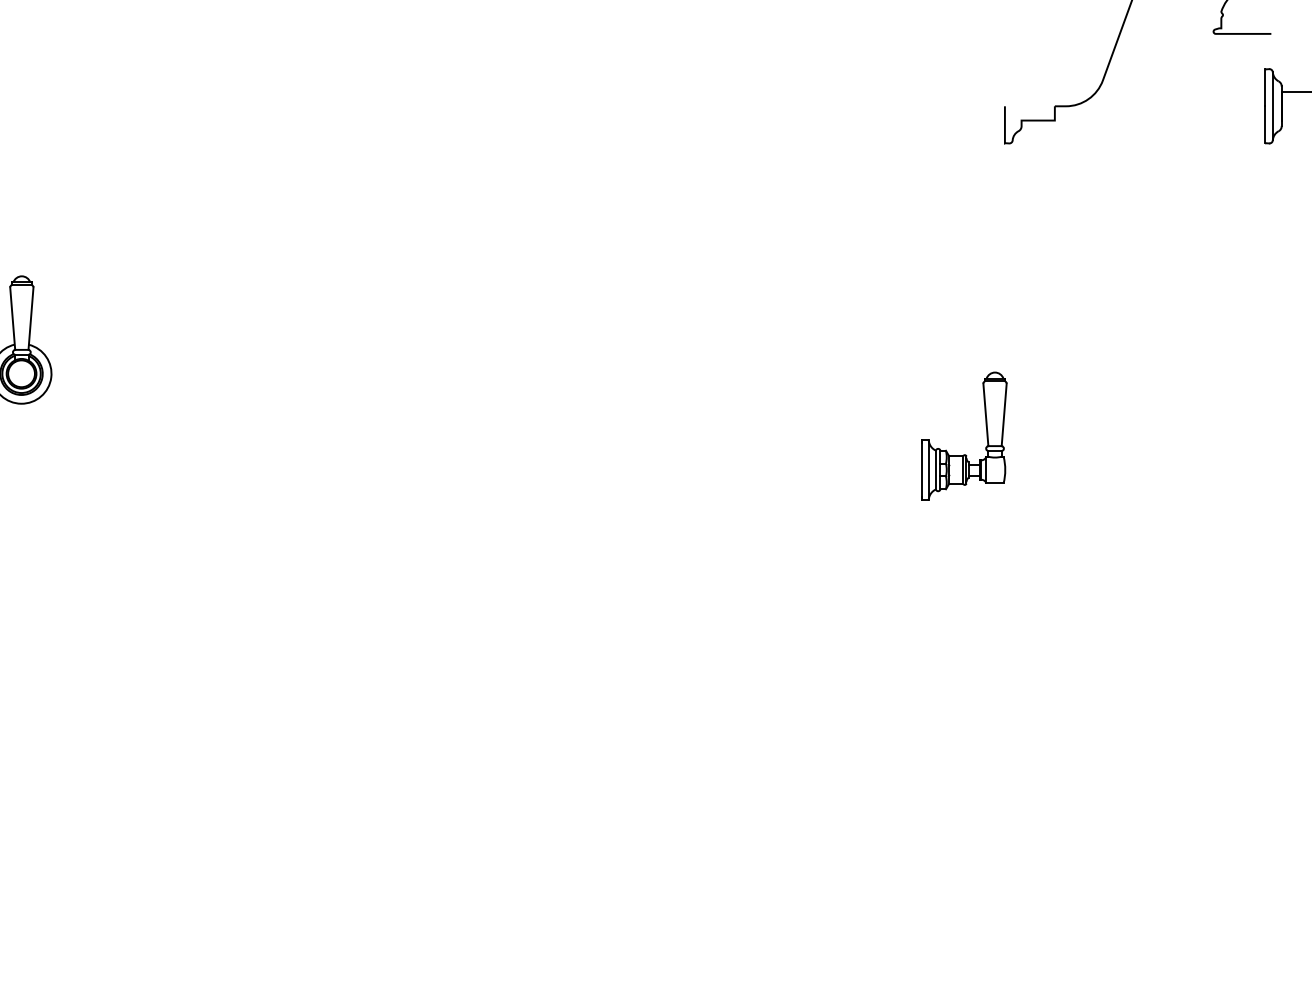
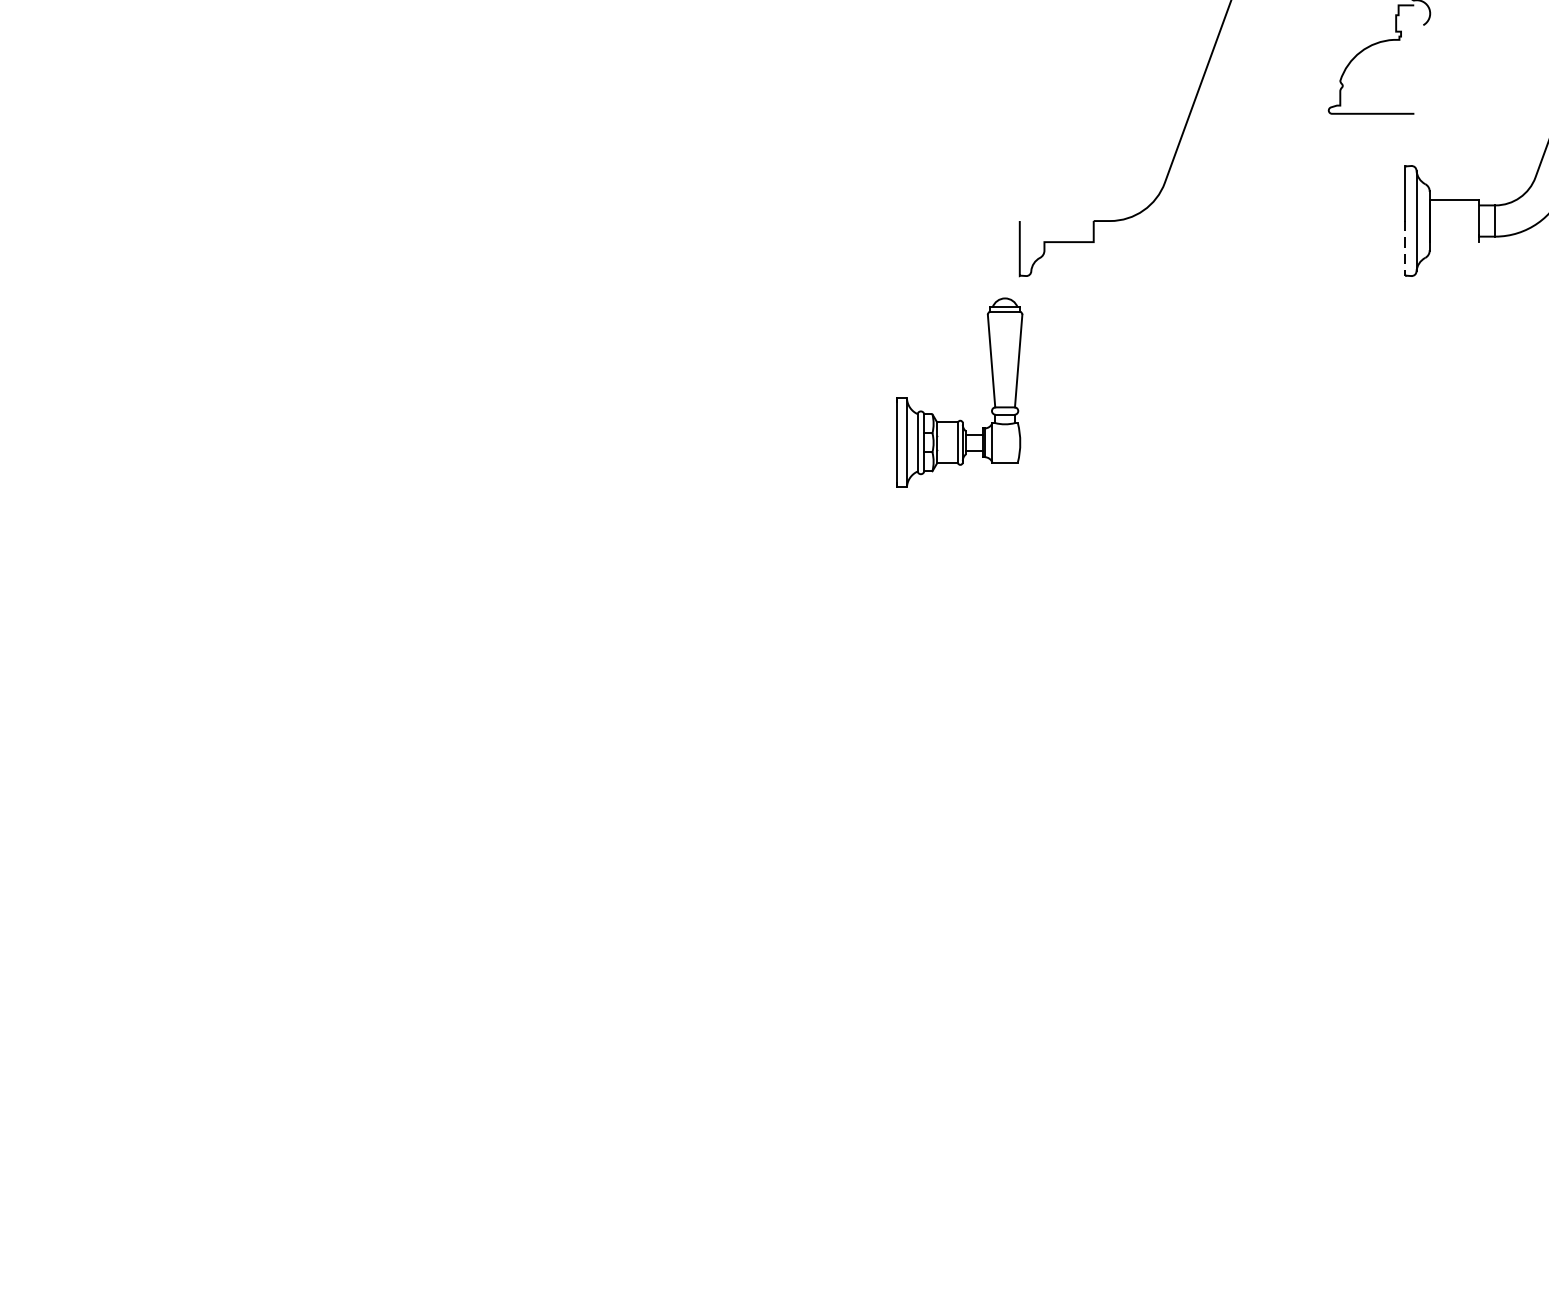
line: (1265, 124) -> (1405, 247), solid -> dashed
part: (964, 454) -> (959, 419), moved

